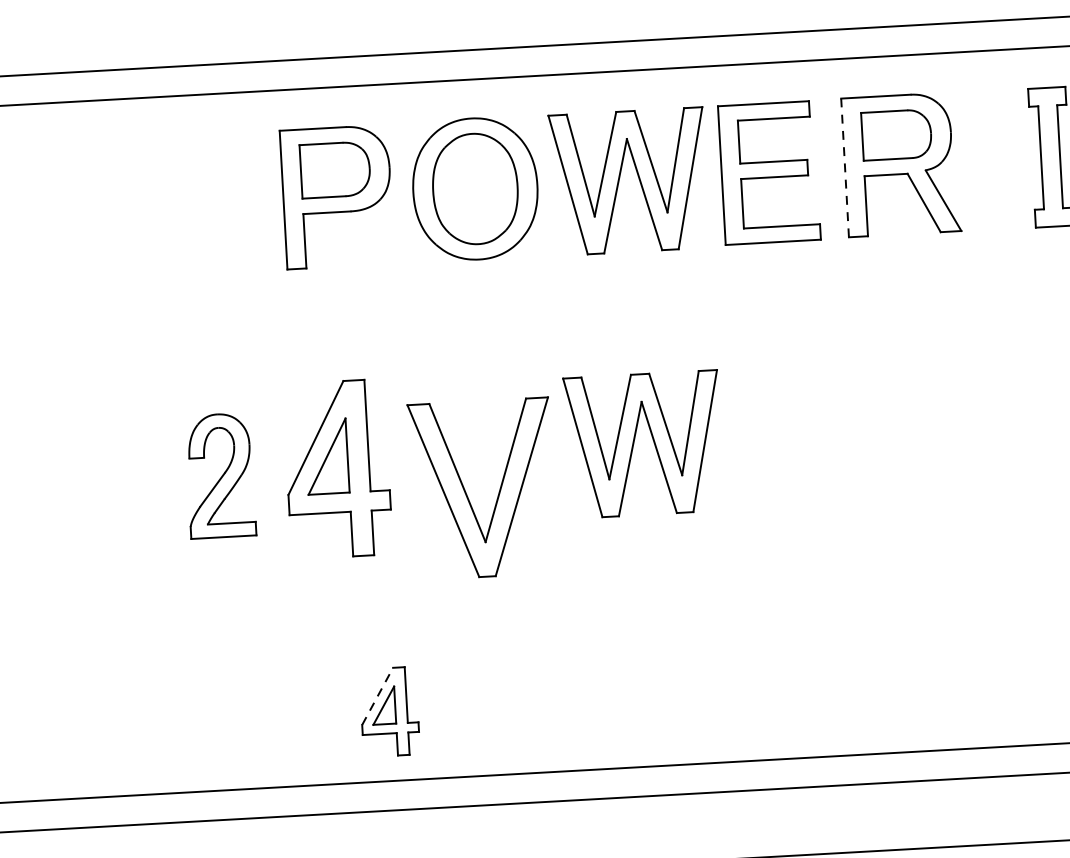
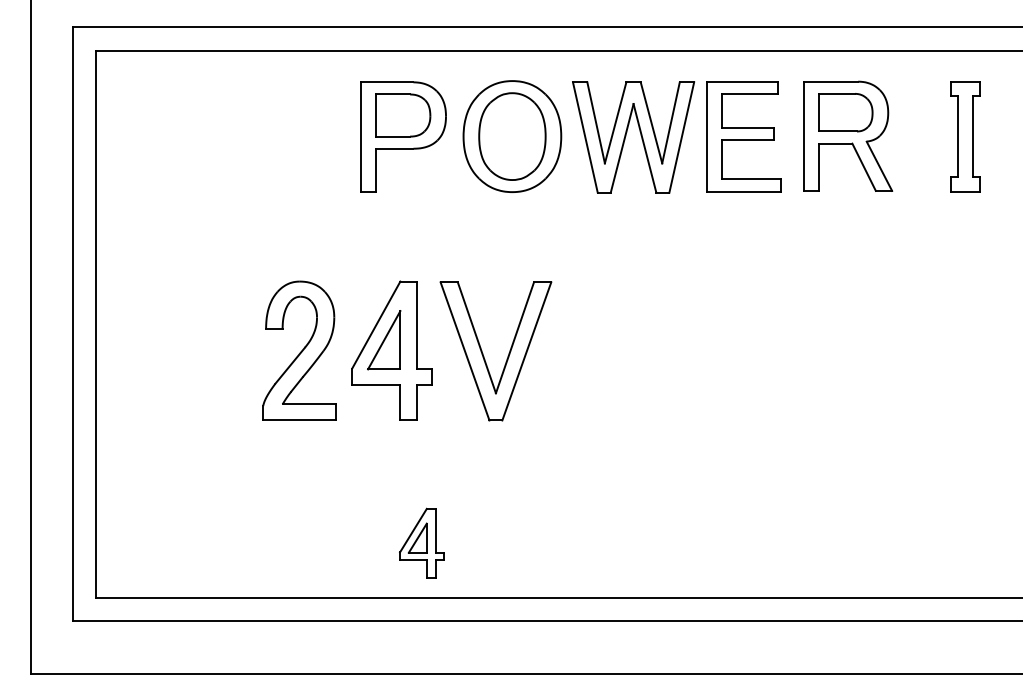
line: (845, 168) -> (803, 136), dashed -> solid
part: (634, 443) -> (626, 343), removed
part: (220, 475) -> (299, 350), size x1.43
part: (468, 496) -> (484, 356), moved
line: (377, 696) -> (413, 530), dashed -> solid

